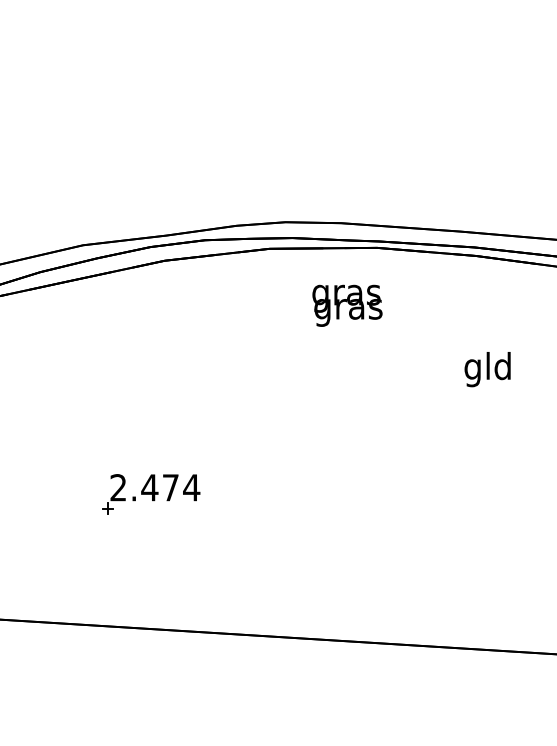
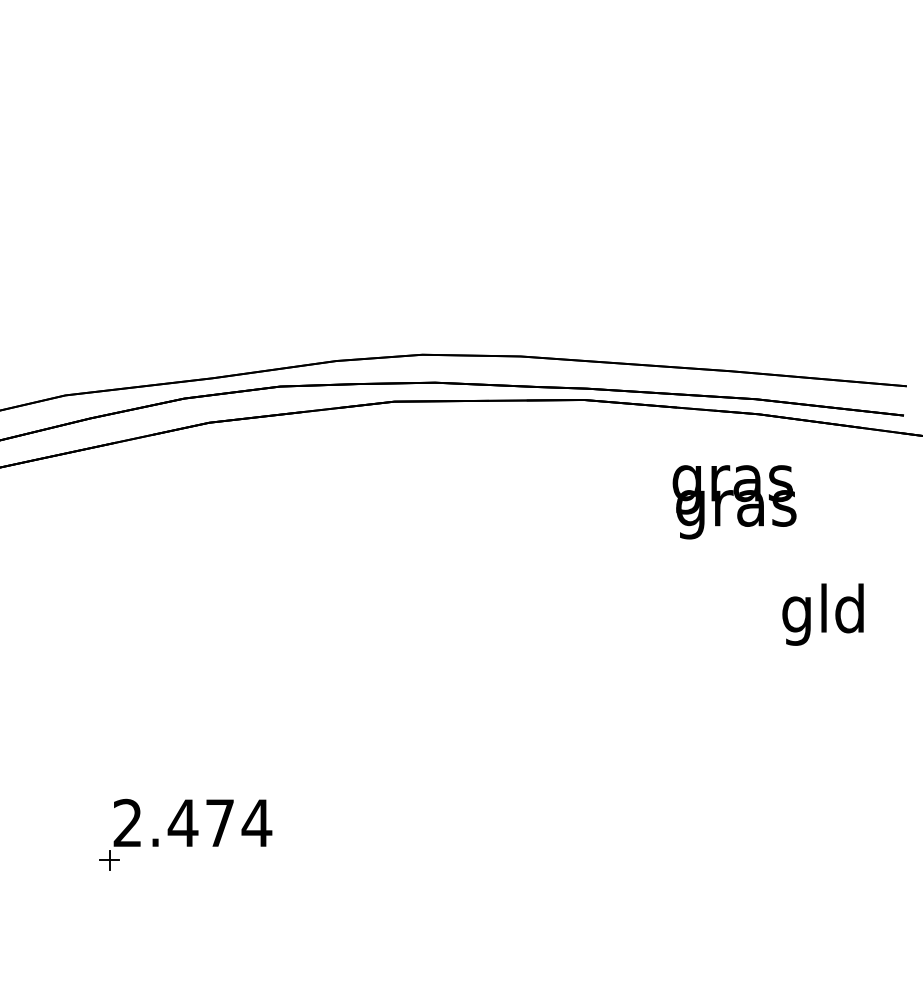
text: (347, 305) -> (734, 501), moved
text: (487, 369) -> (822, 614), moved

